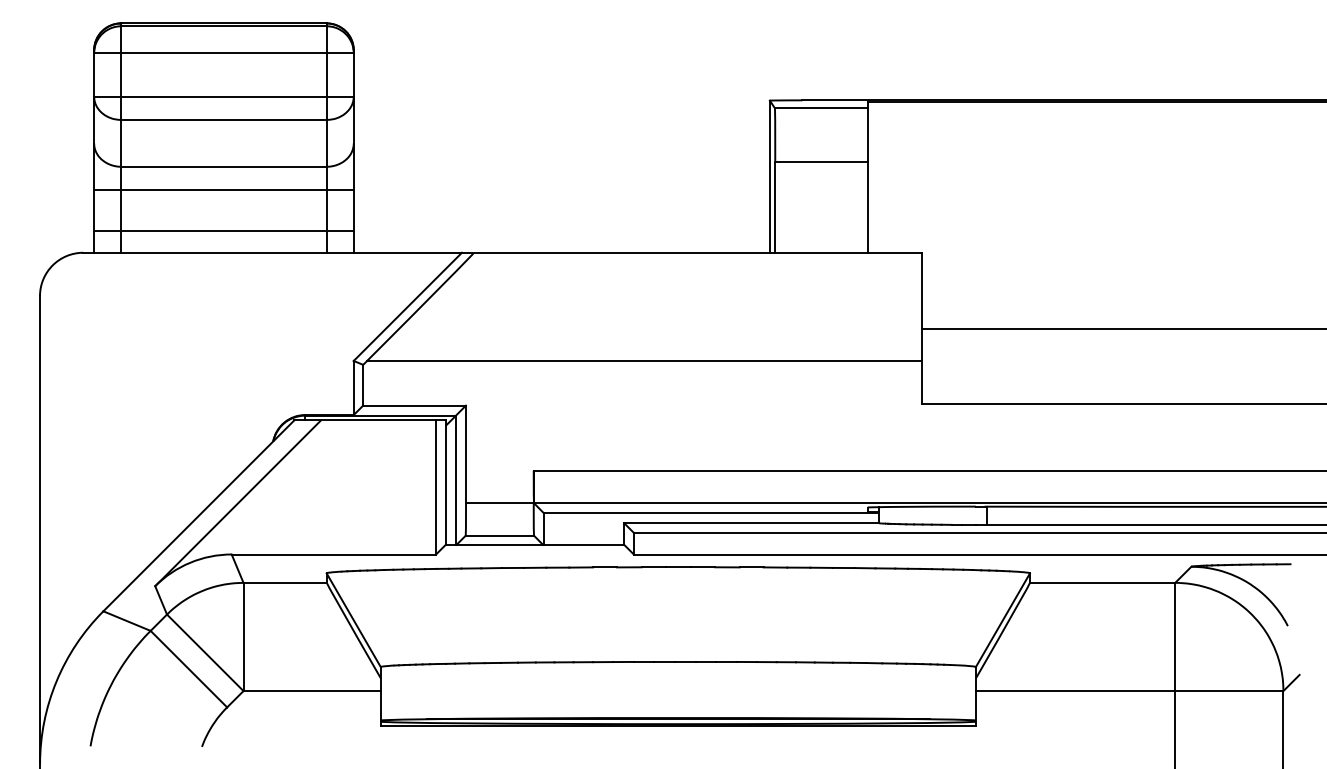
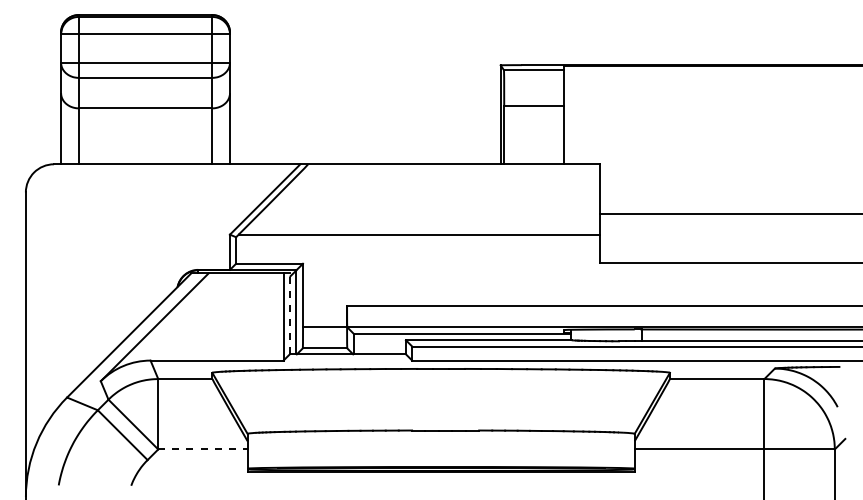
line: (223, 190) -> (145, 123), removed
line: (223, 231) -> (145, 150), removed
line: (445, 482) -> (289, 313), solid -> dashed
line: (311, 691) -> (202, 449), solid -> dashed

